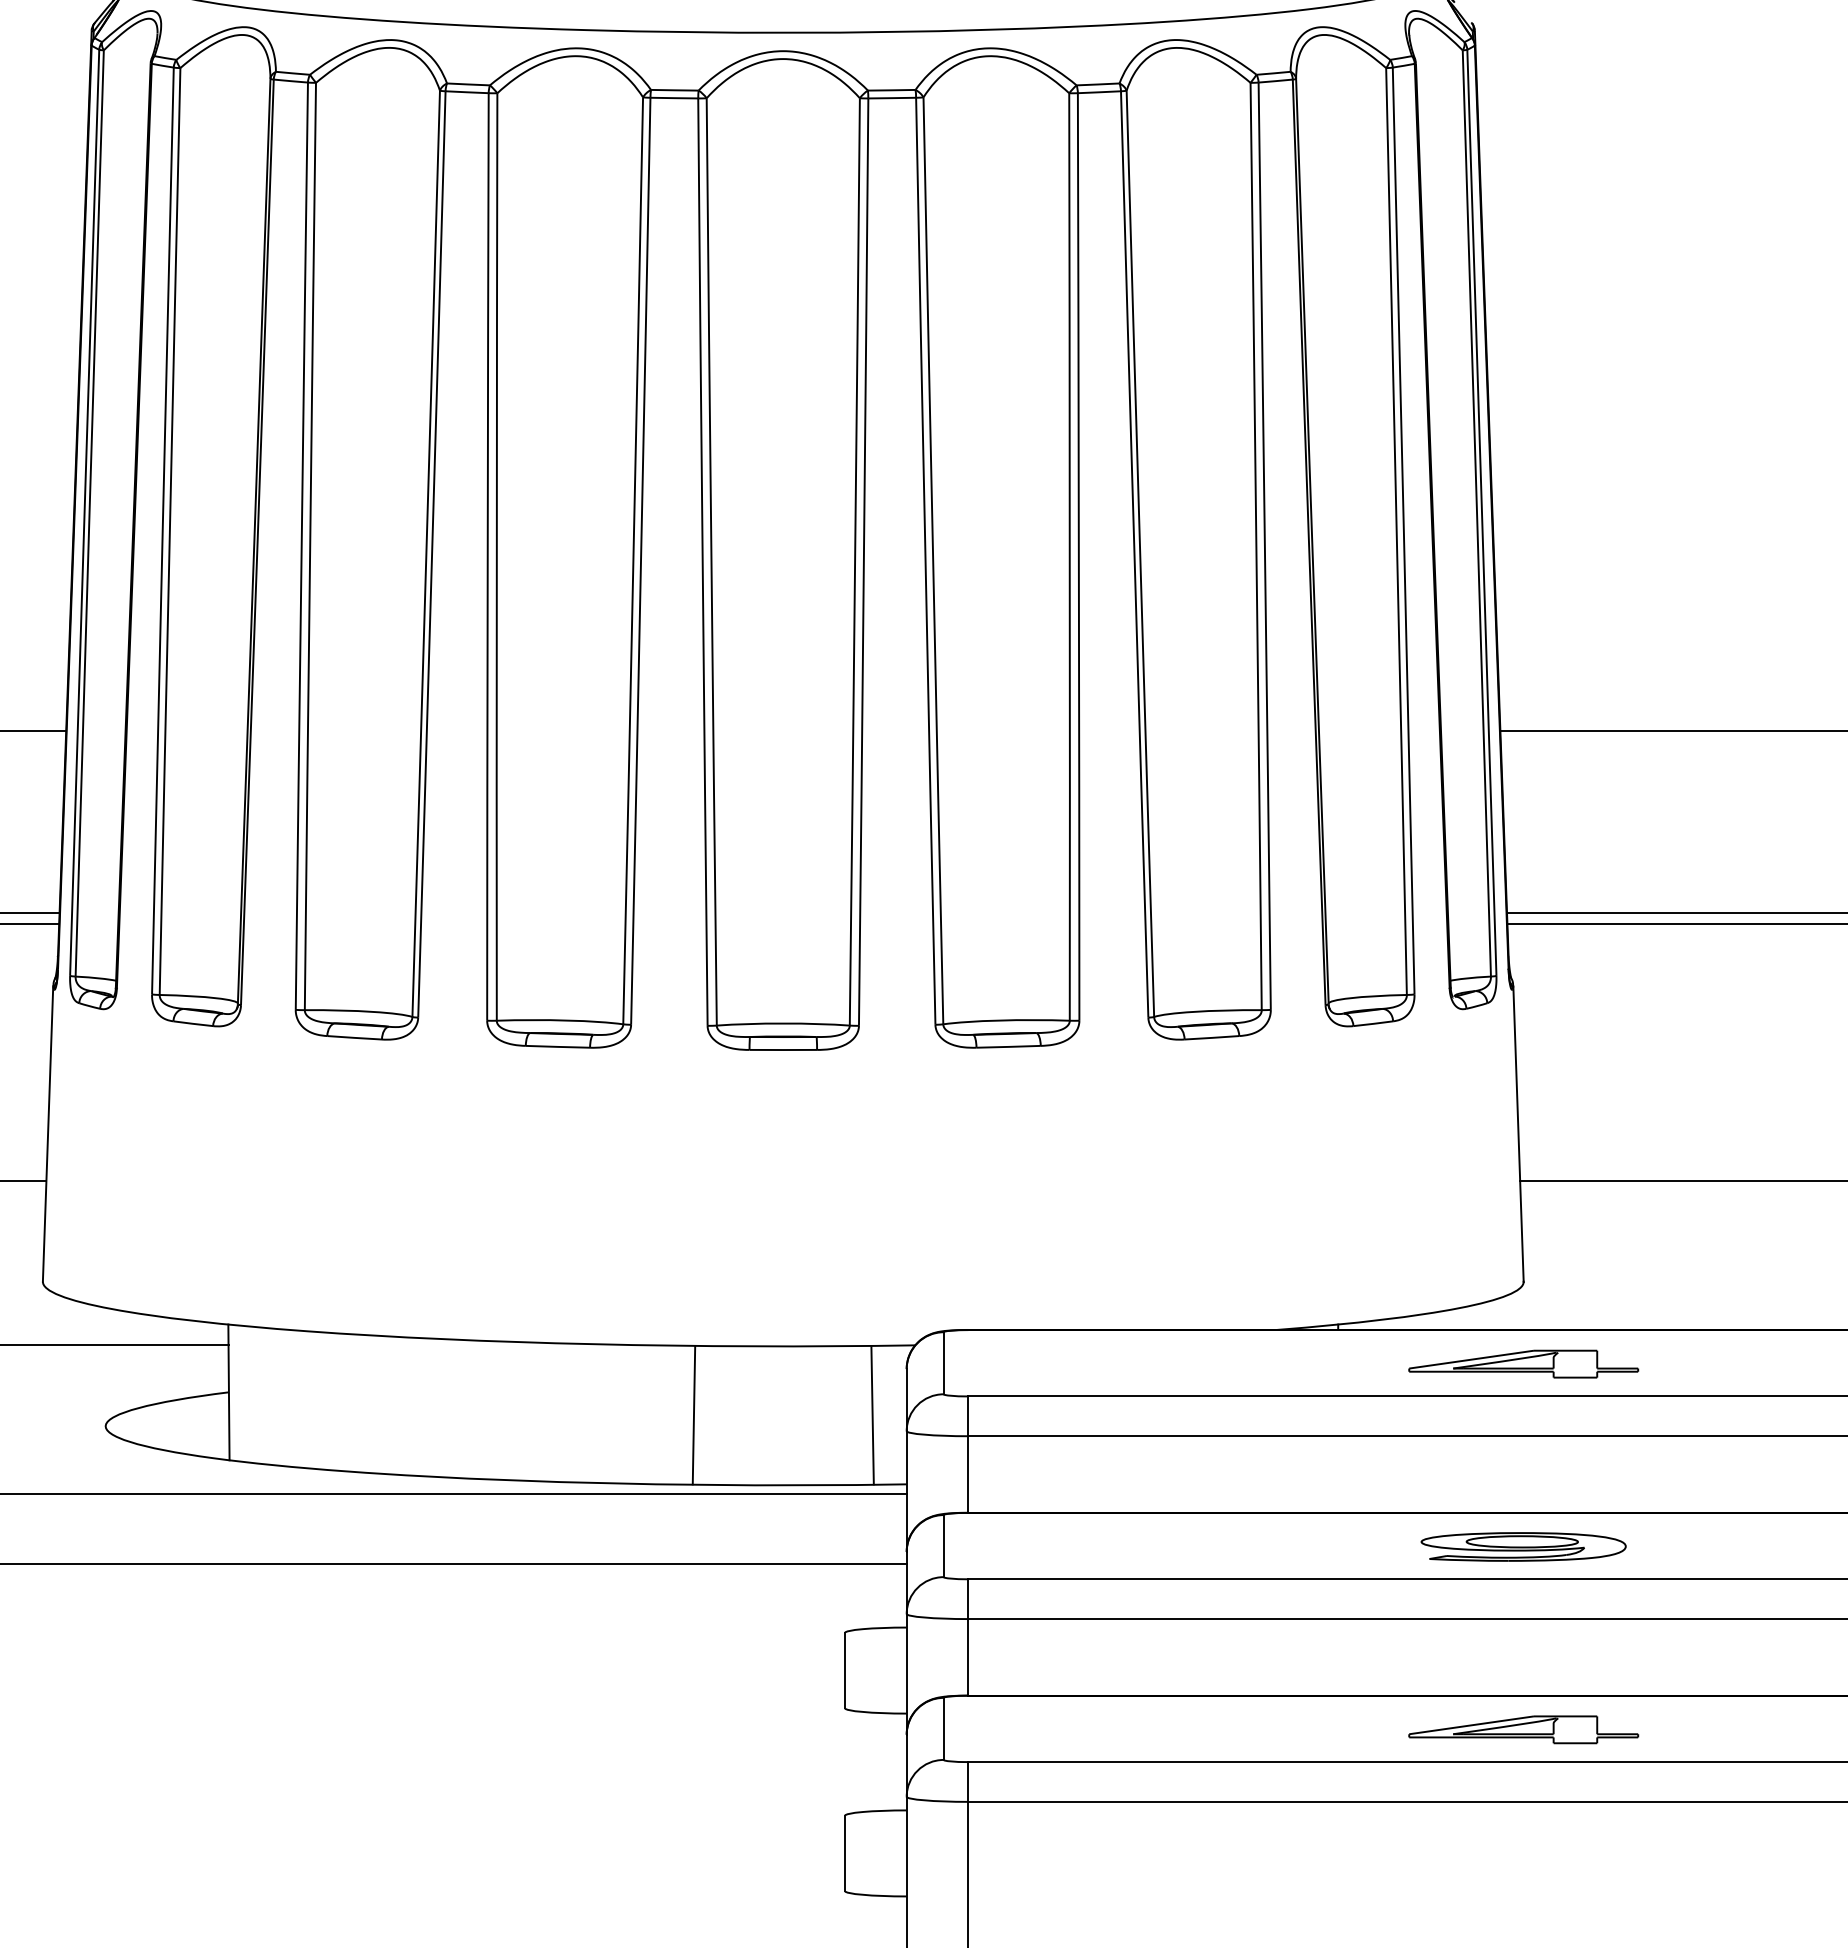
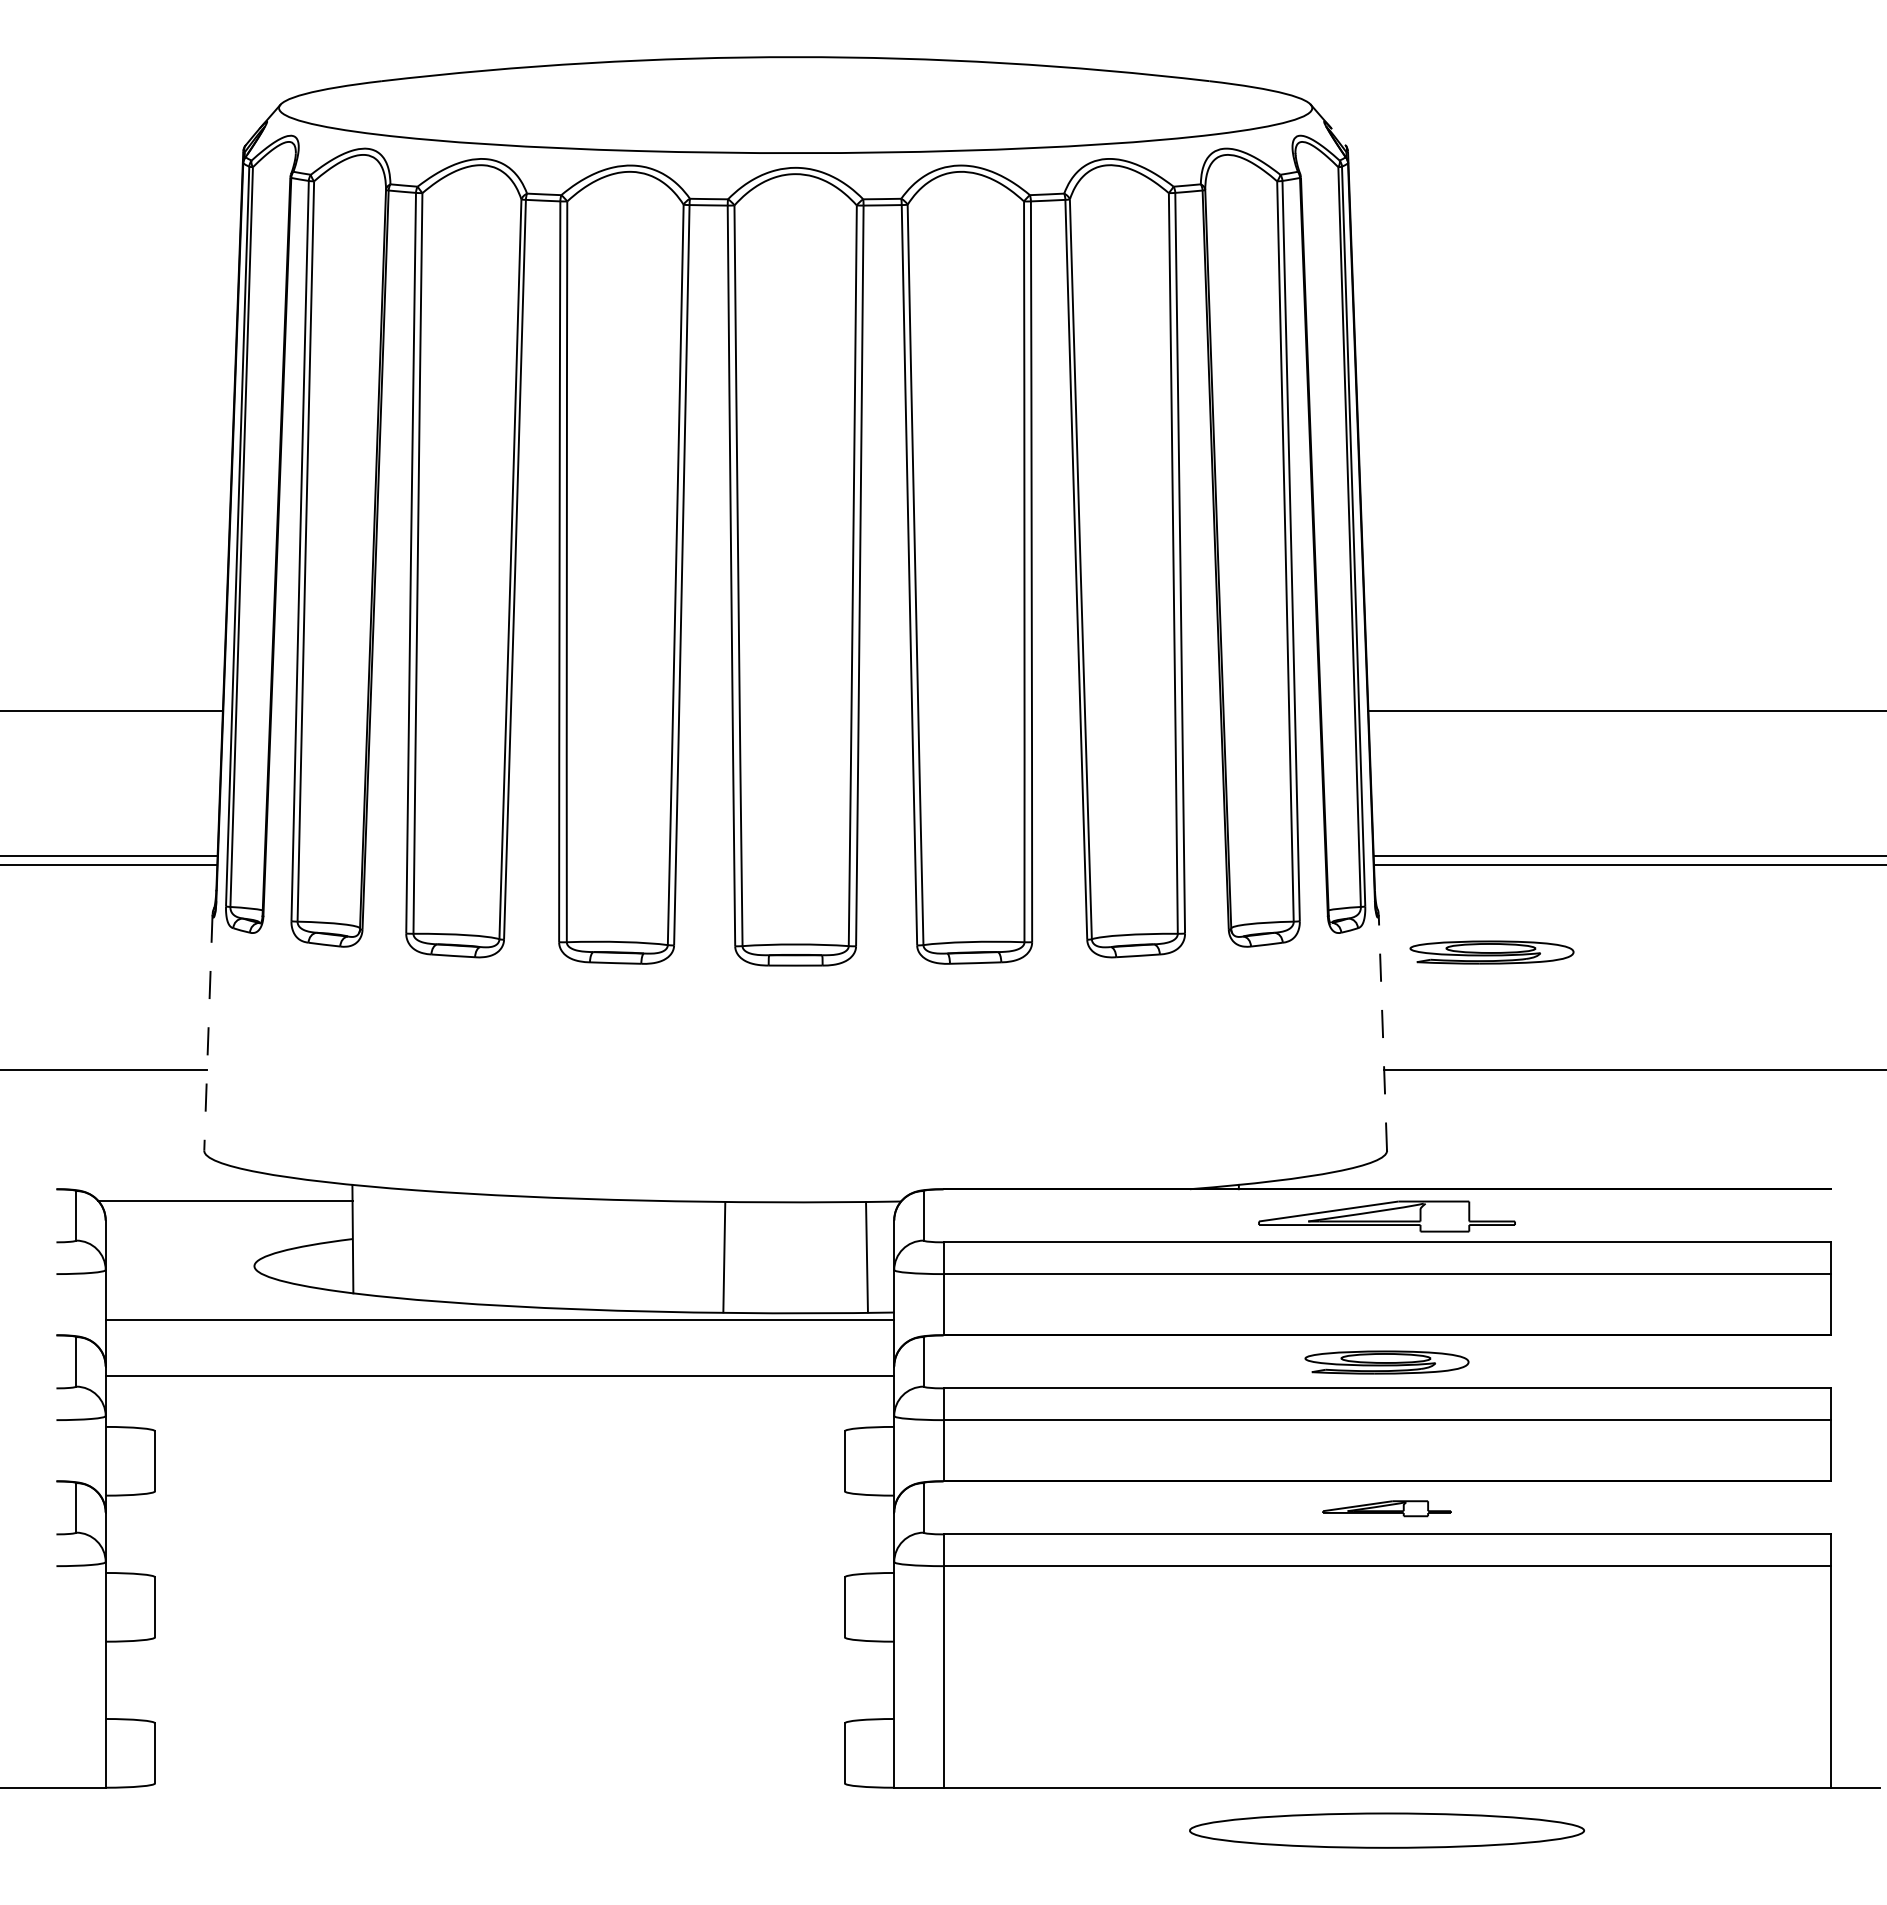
part: (1654, 1033) -> (1491, 952), added
line: (1518, 1133) -> (1382, 1032), solid -> dashed
line: (48, 1134) -> (208, 1033), solid -> dashed
part: (1523, 1364) -> (1386, 1216), size x1.4
part: (1523, 1729) -> (1386, 1508), size x0.7

